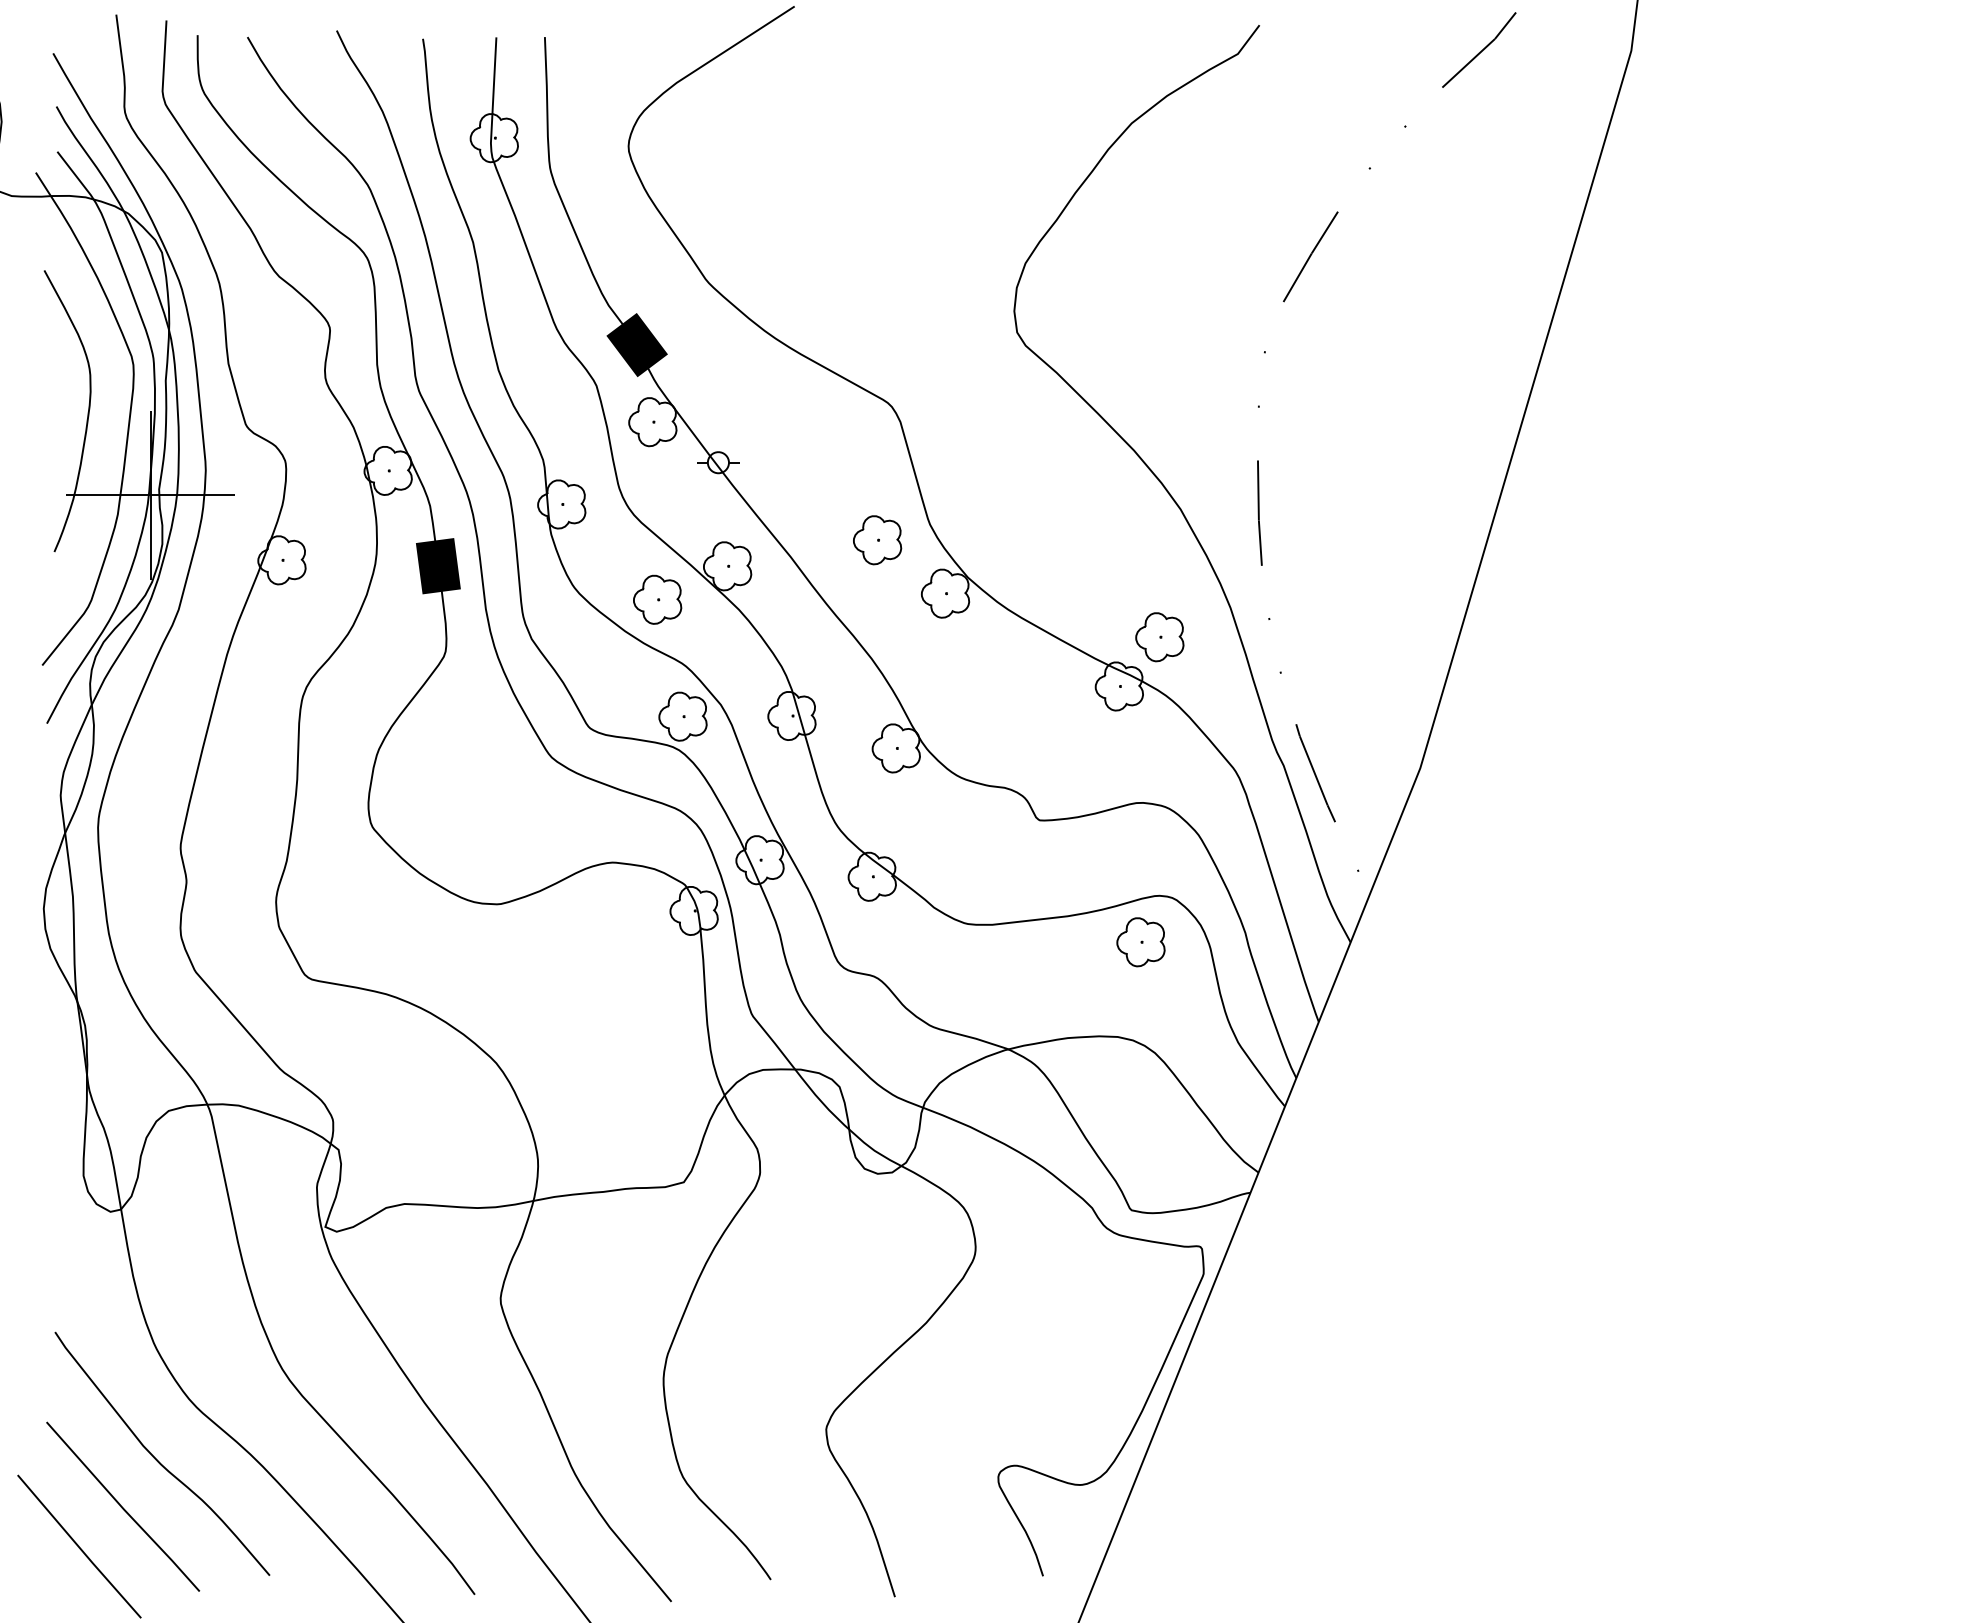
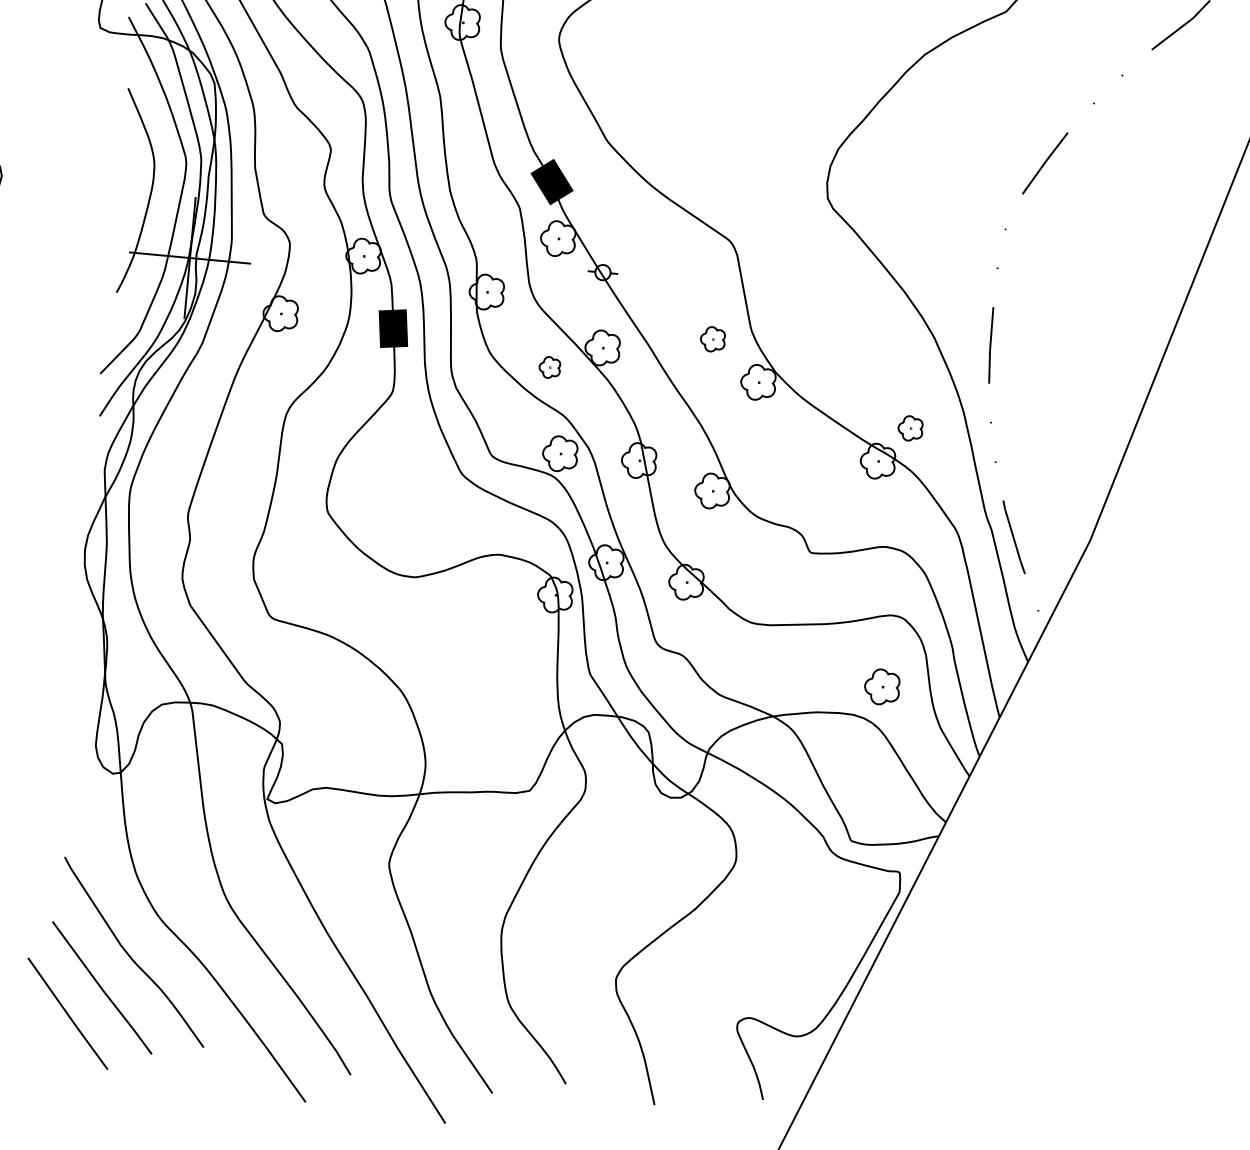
part: (877, 540) -> (712, 339), size x0.7
part: (657, 599) -> (549, 367), size x0.6
part: (1159, 637) -> (910, 428), size x0.7
part: (1140, 942) -> (881, 687), moved

